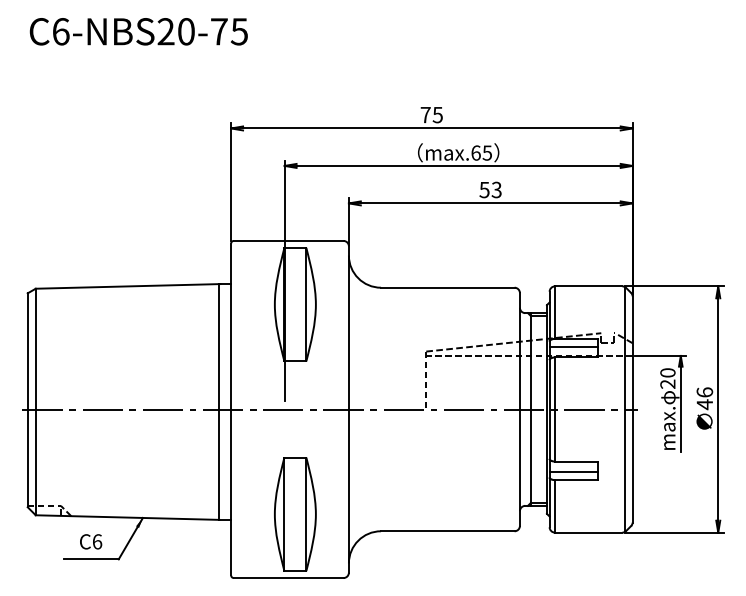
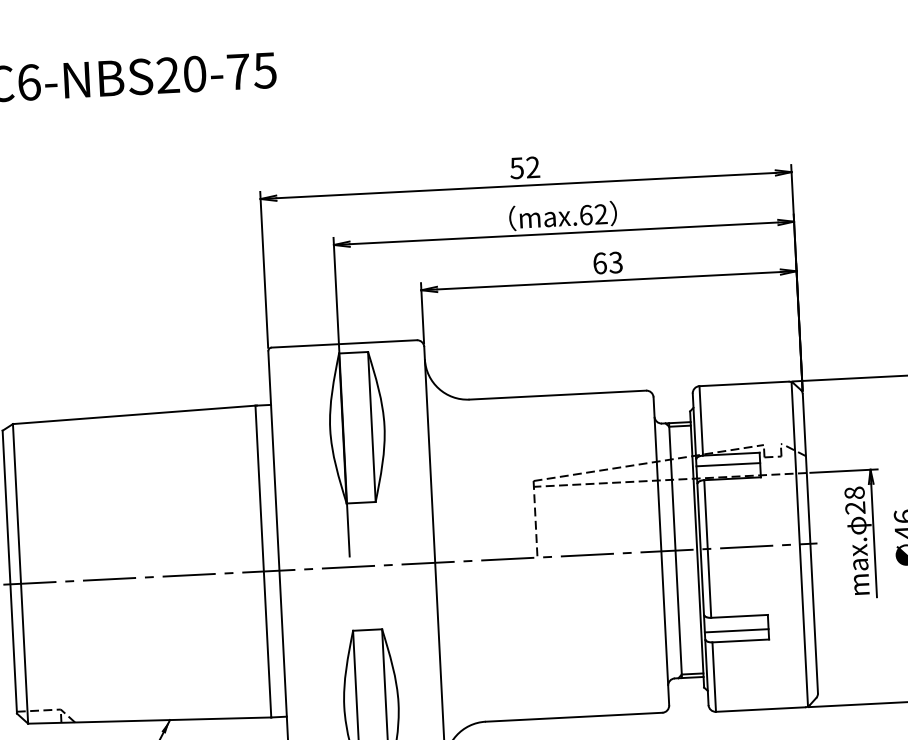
text: (431, 114) -> (524, 167), 75 -> 52
text: (487, 152) -> (601, 213), max.65 -> max.62
text: (484, 189) -> (599, 262), 53 -> 63
text: (667, 372) -> (854, 492), 20 -> 28

